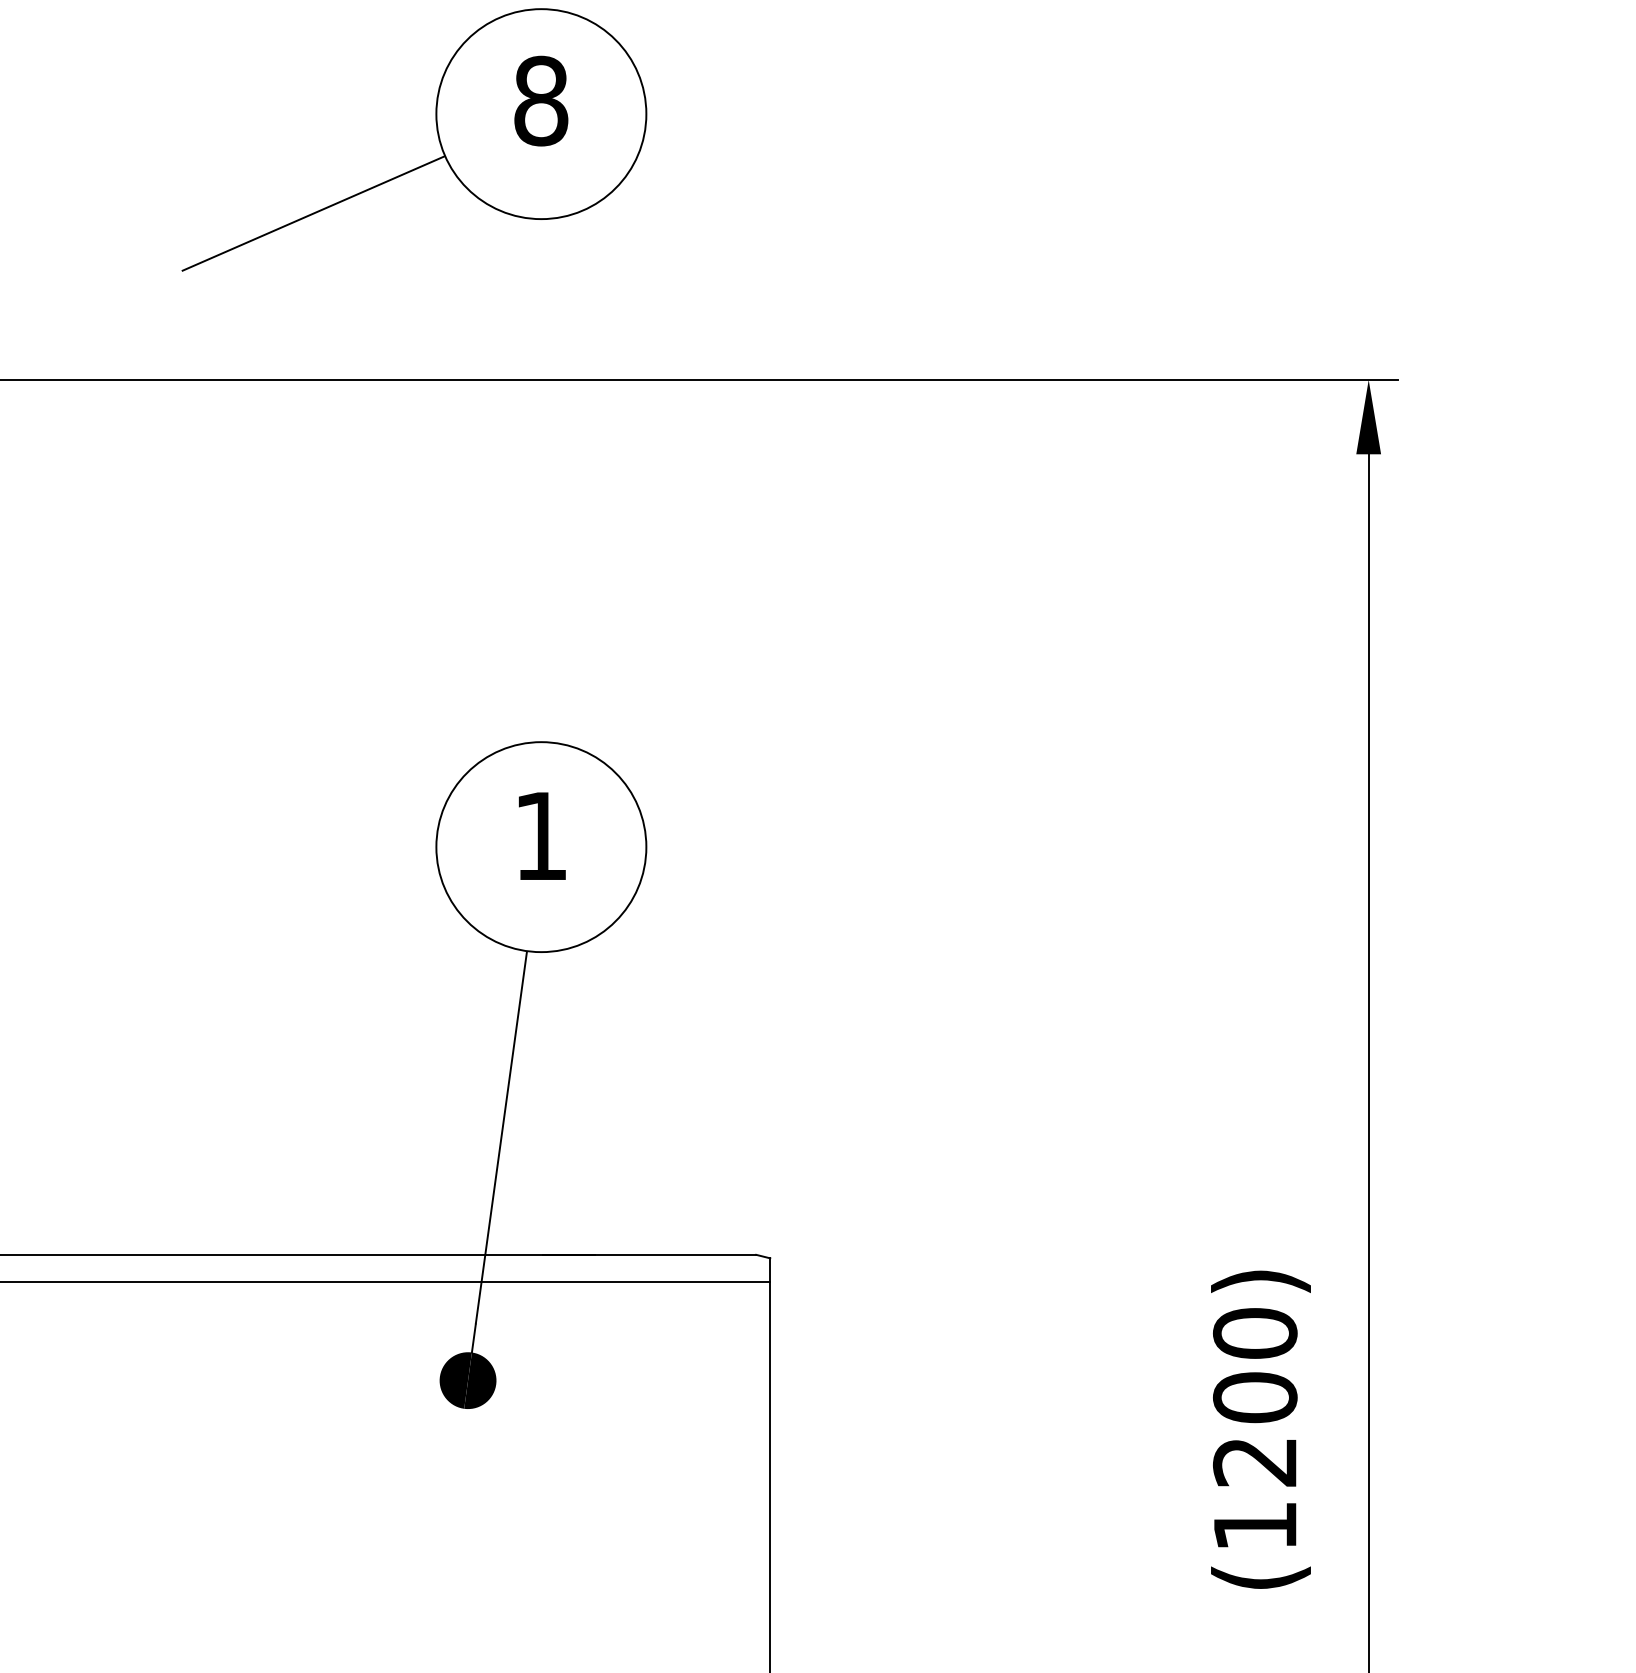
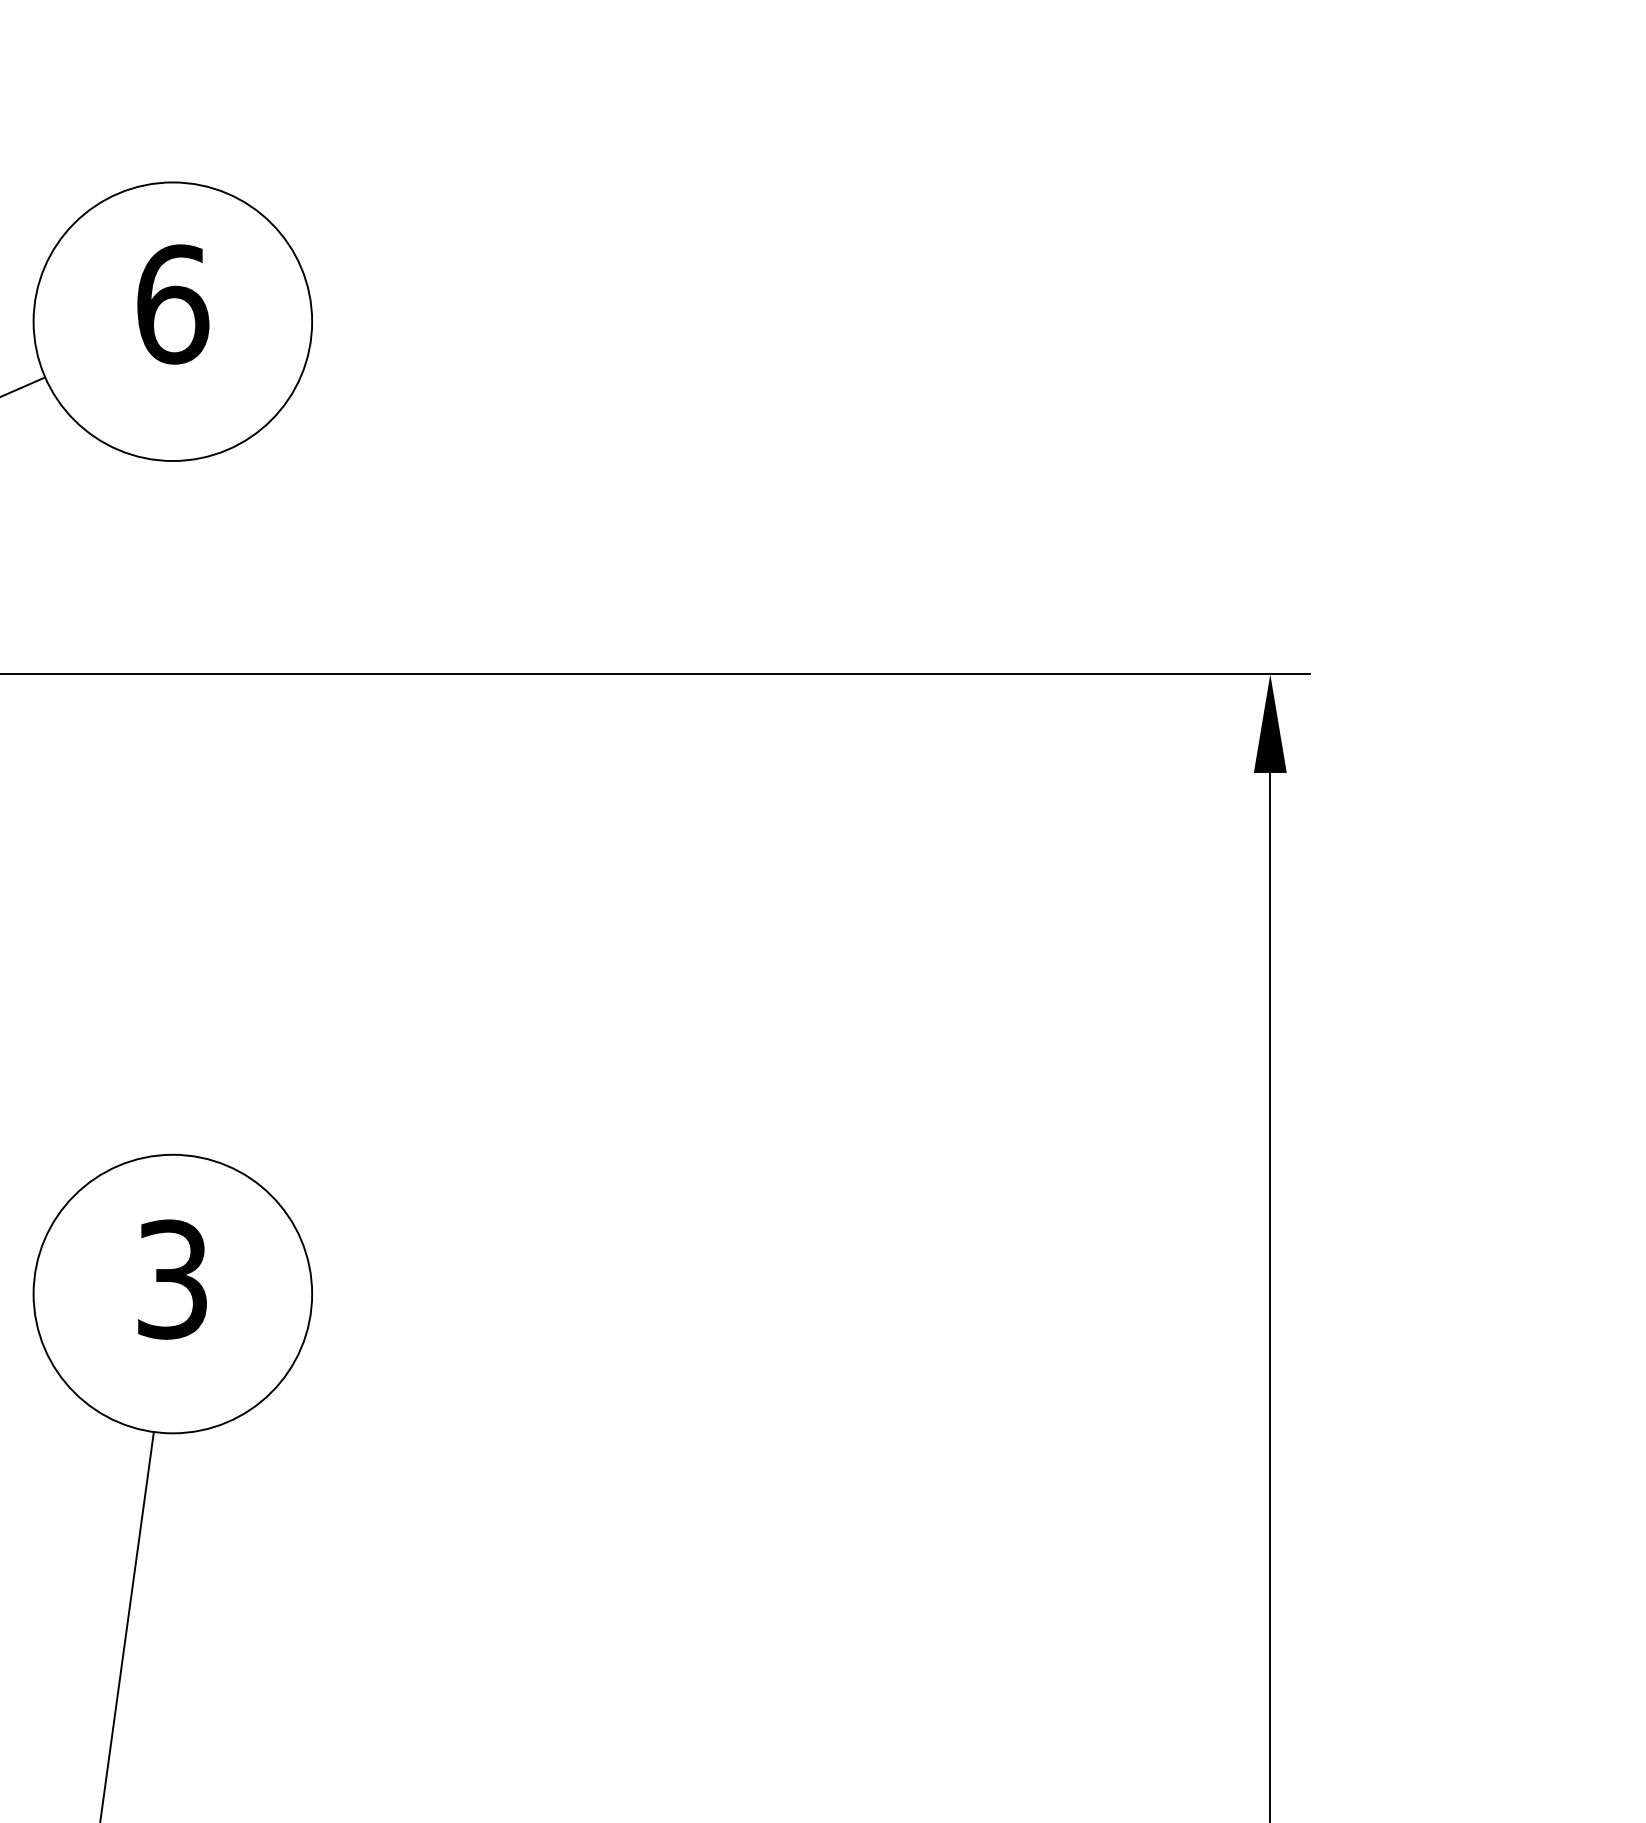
text: (541, 100) -> (173, 303), 8 -> 6
text: (541, 835) -> (173, 1278), 1 -> 3

